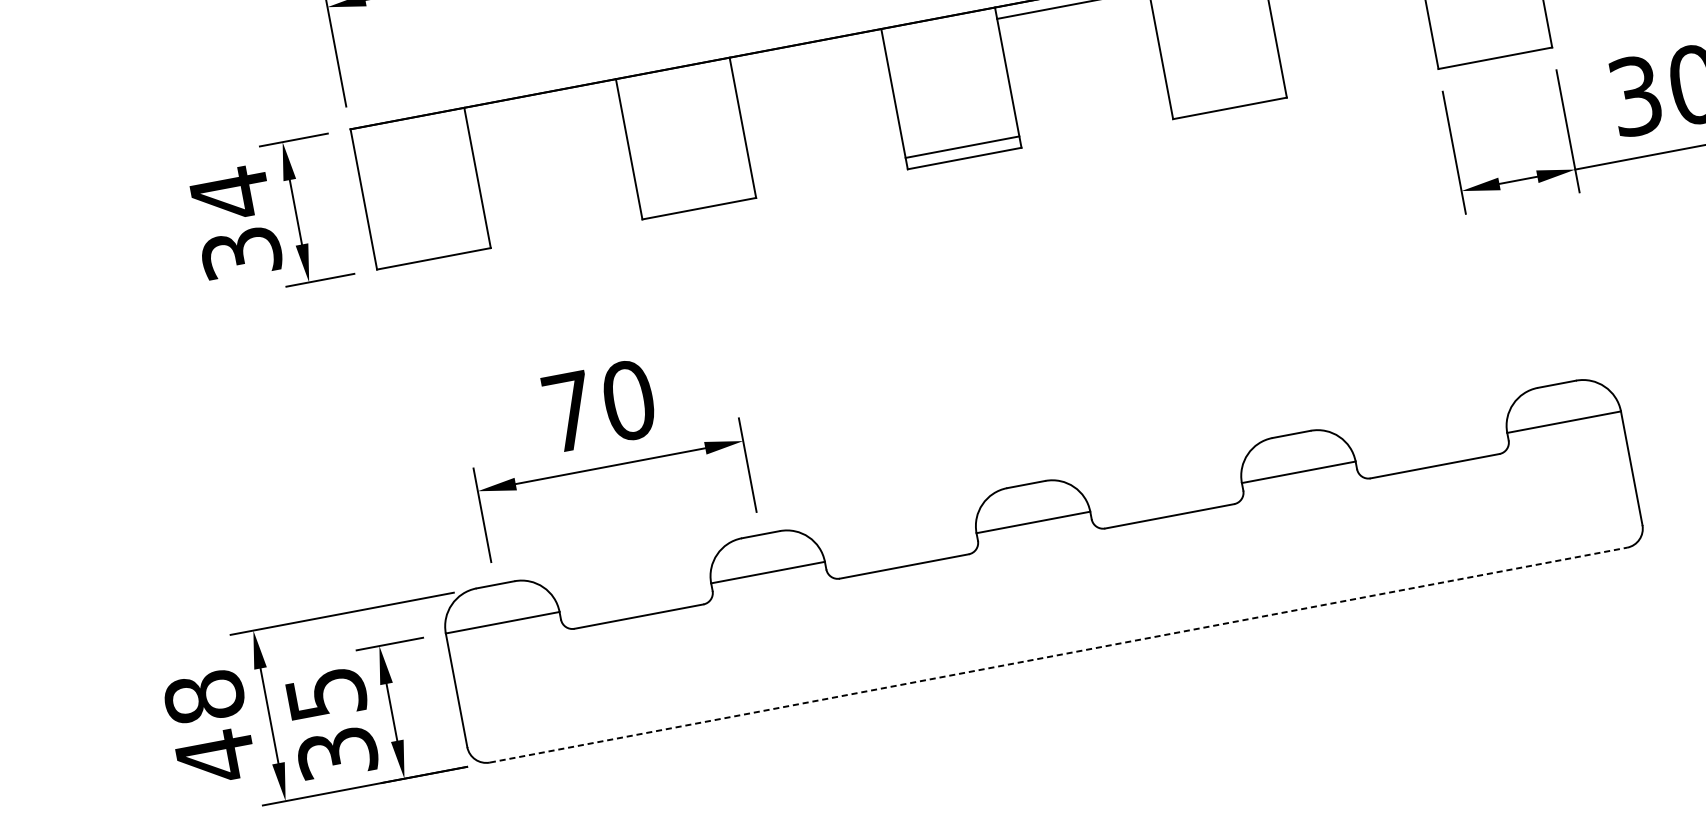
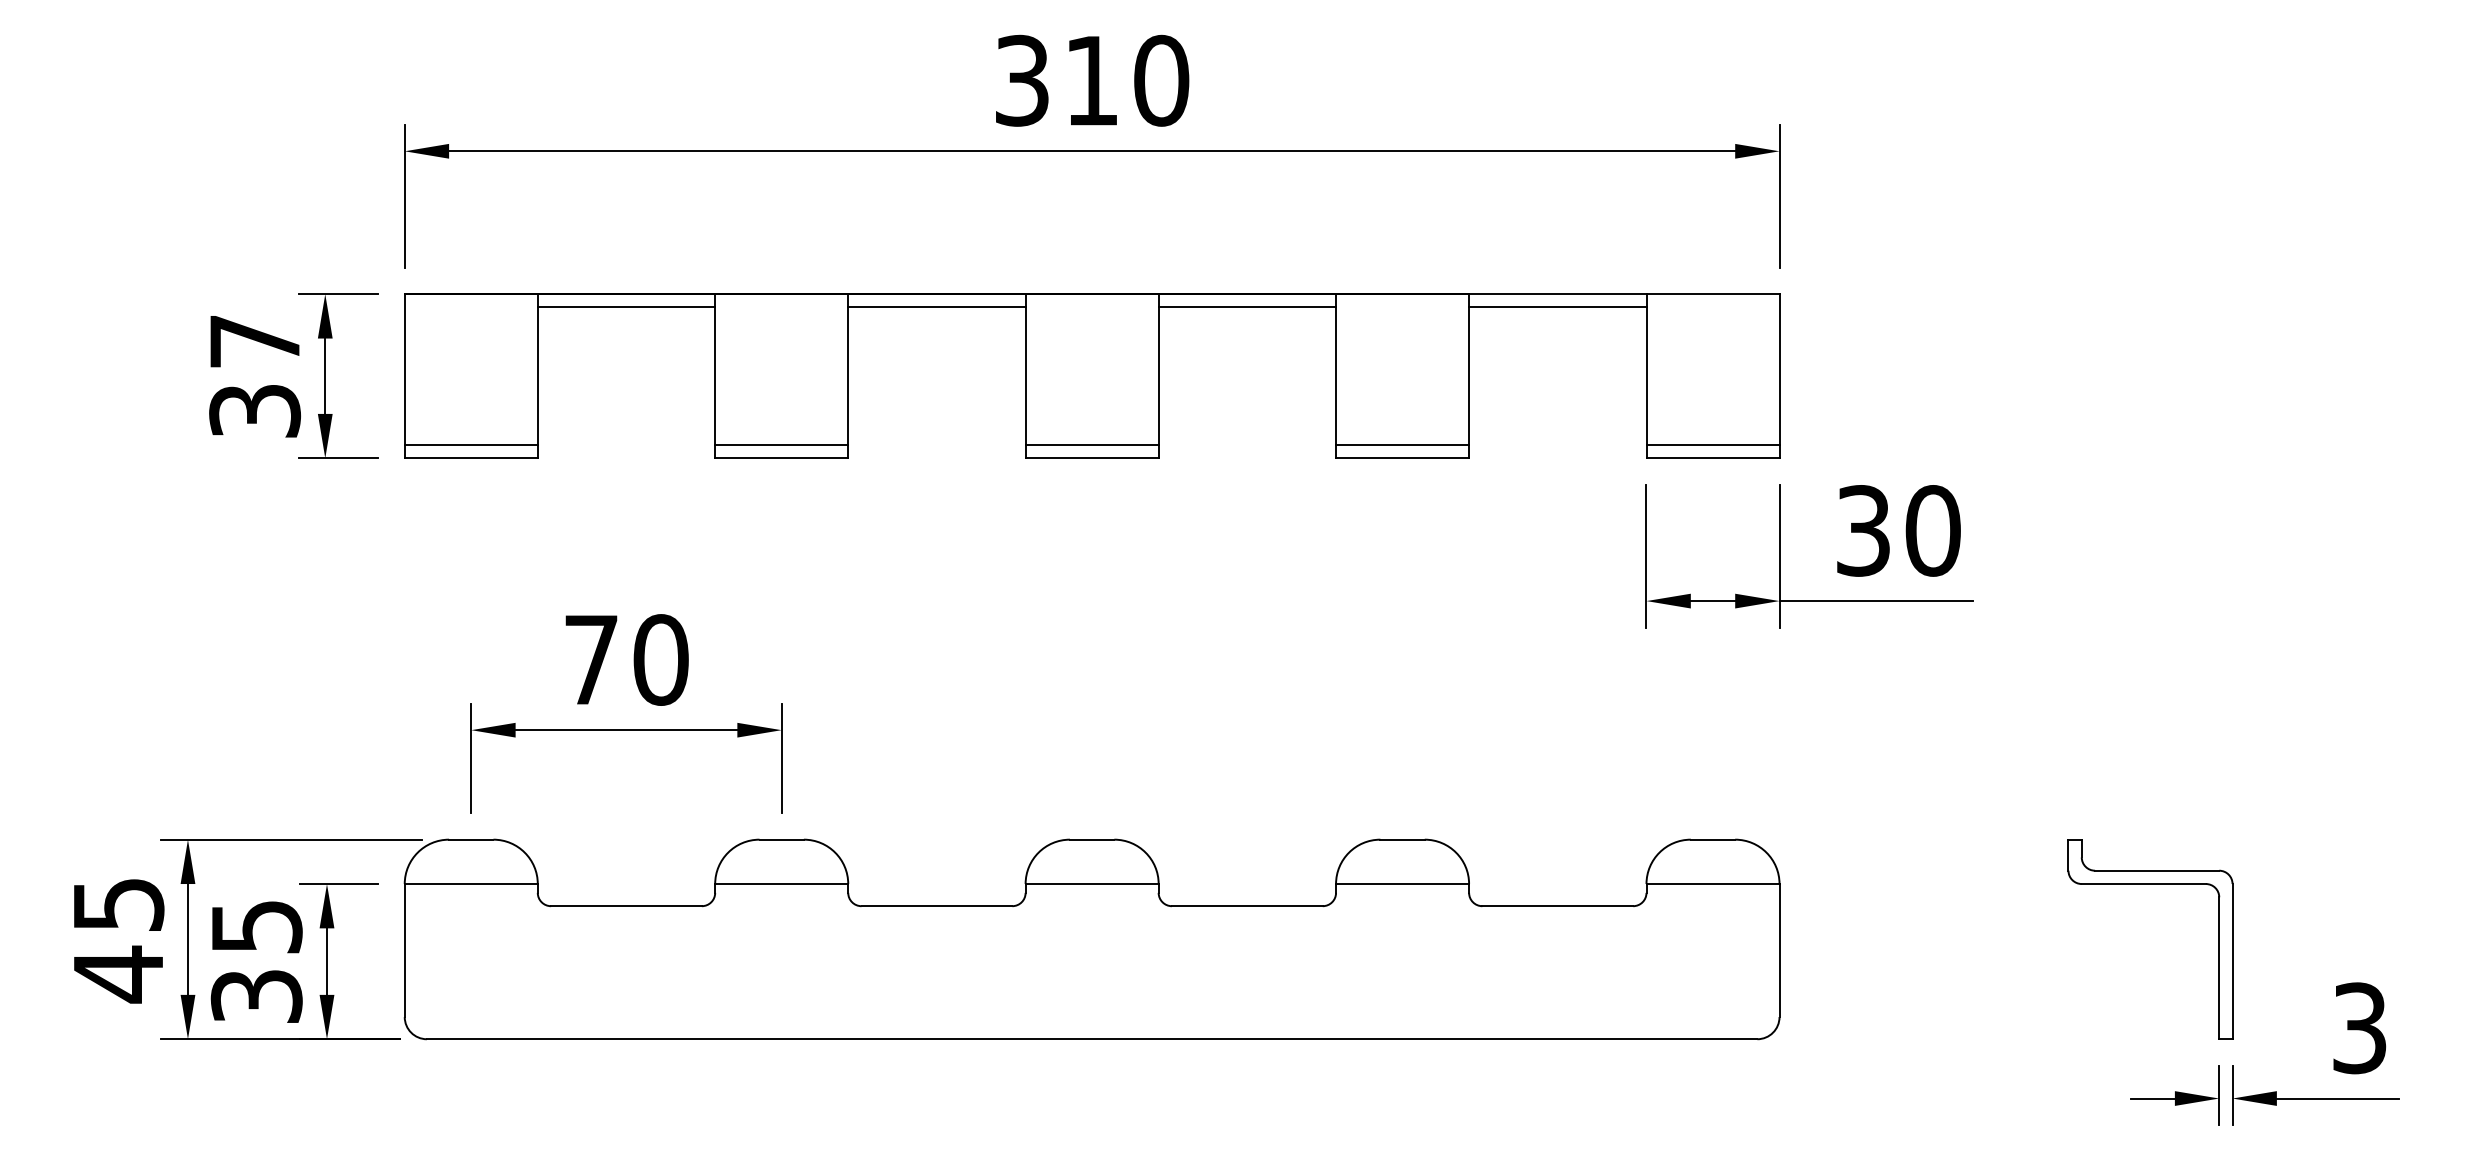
line: (1492, 46) -> (1712, 444), added
line: (807, 54) -> (936, 307), added
line: (1227, 96) -> (1402, 444), added
line: (542, 104) -> (626, 307), added
text: (229, 194) -> (254, 341), 34 -> 37
line: (696, 196) -> (781, 444), added
line: (431, 247) -> (470, 444), added
line: (1058, 655) -> (1092, 1039), dashed -> solid
text: (204, 697) -> (118, 904), 48 -> 45

